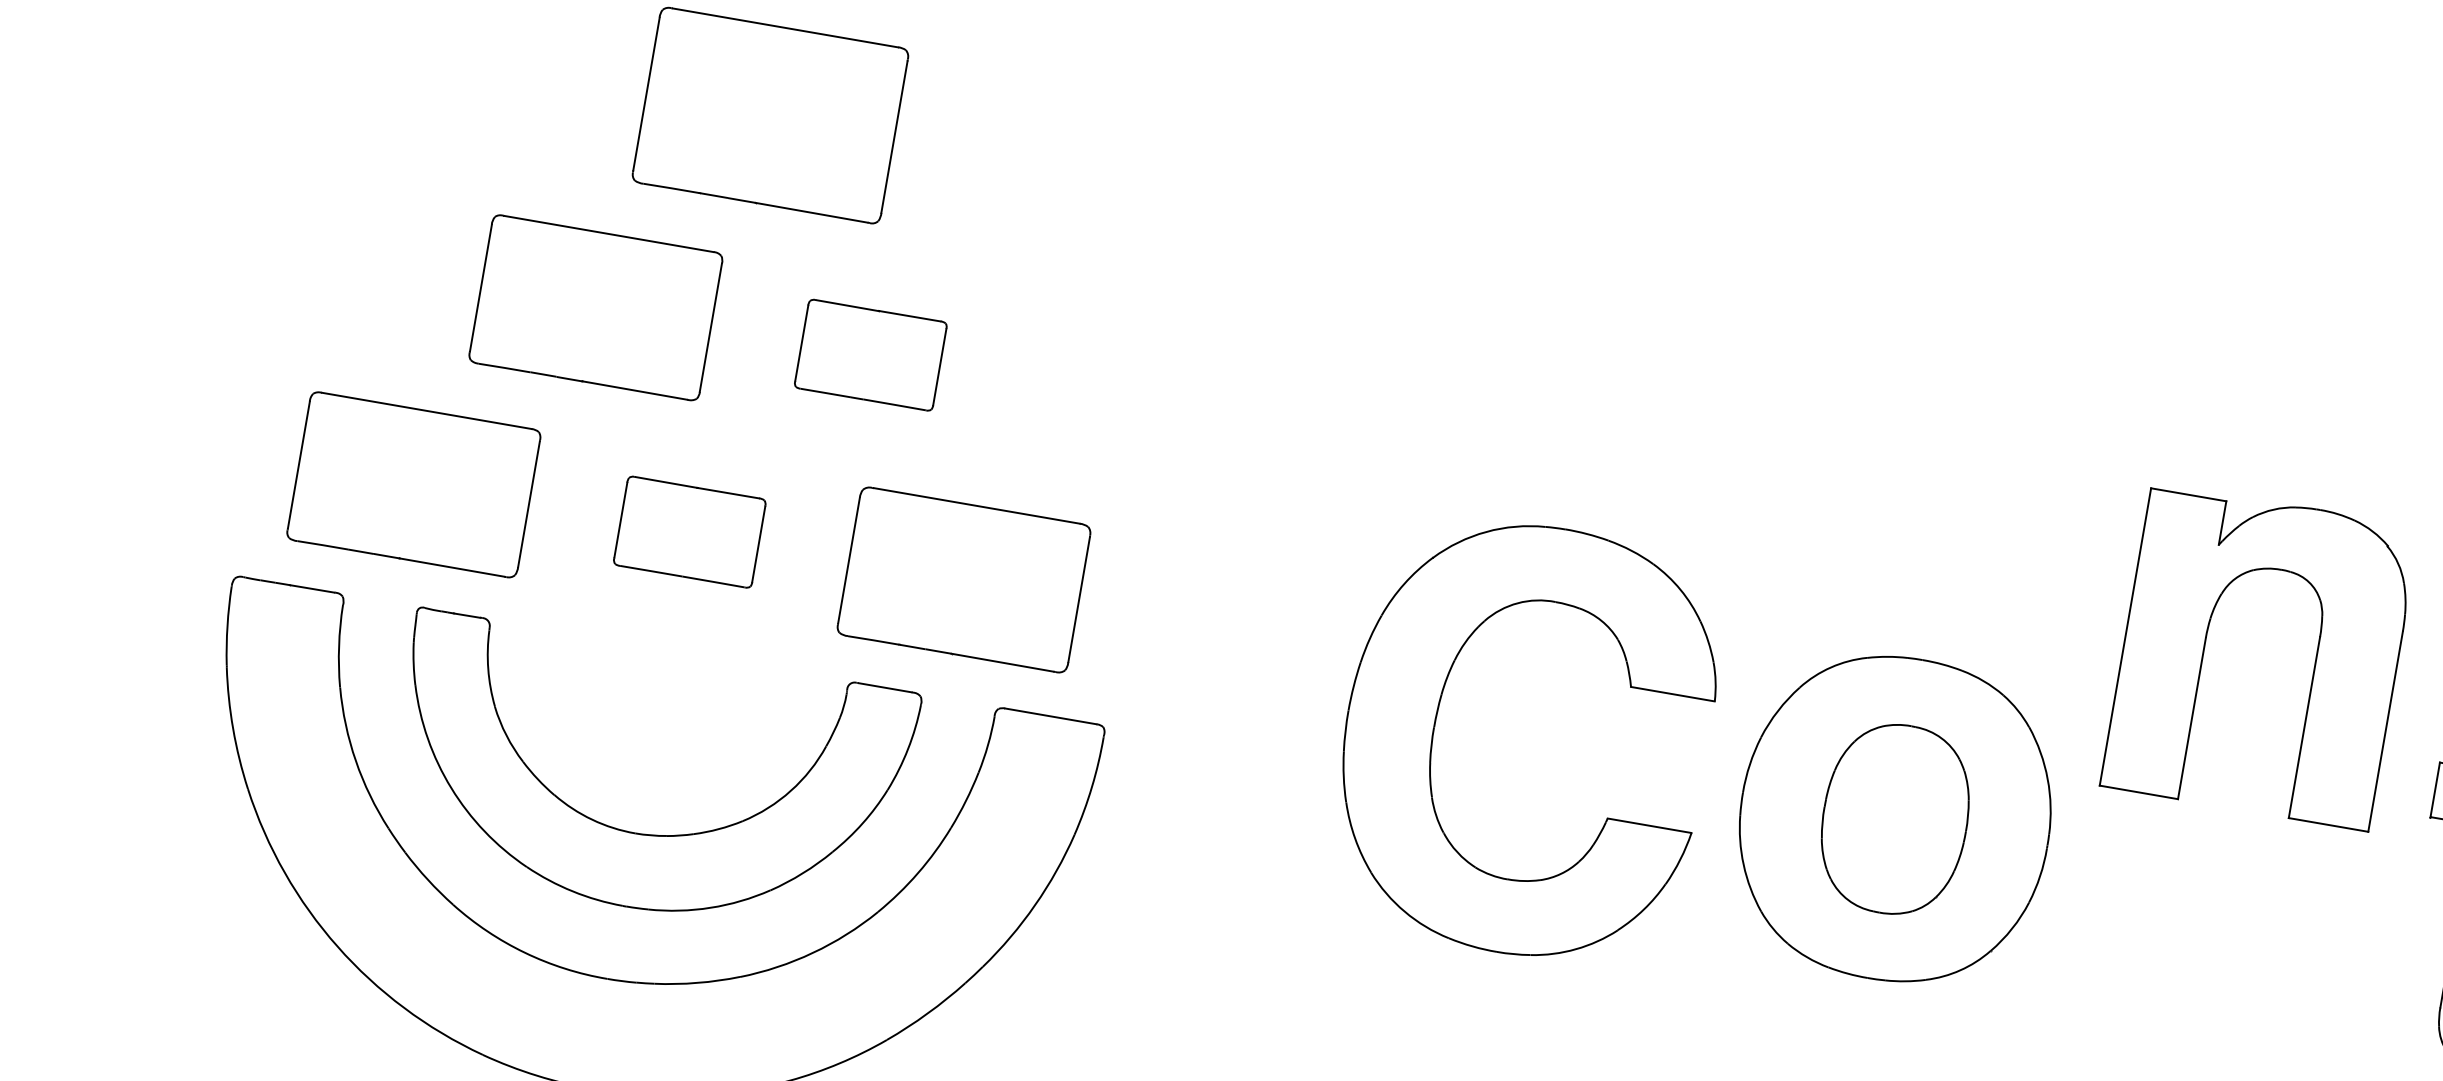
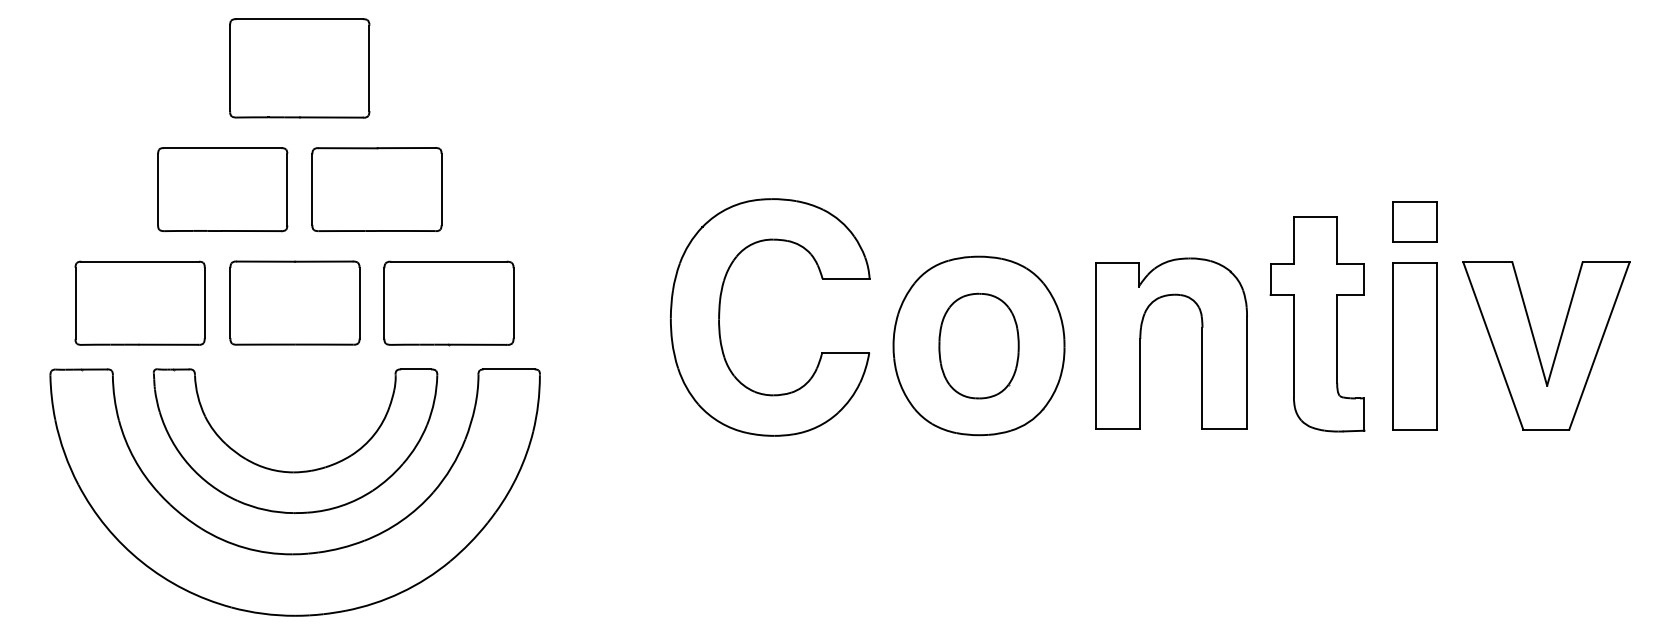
part: (869, 354) -> (376, 189), size x1.67
part: (689, 530) -> (294, 302), size x1.67
part: (2313, 664) -> (1201, 343), moved
part: (1438, 717) -> (720, 313), moved

